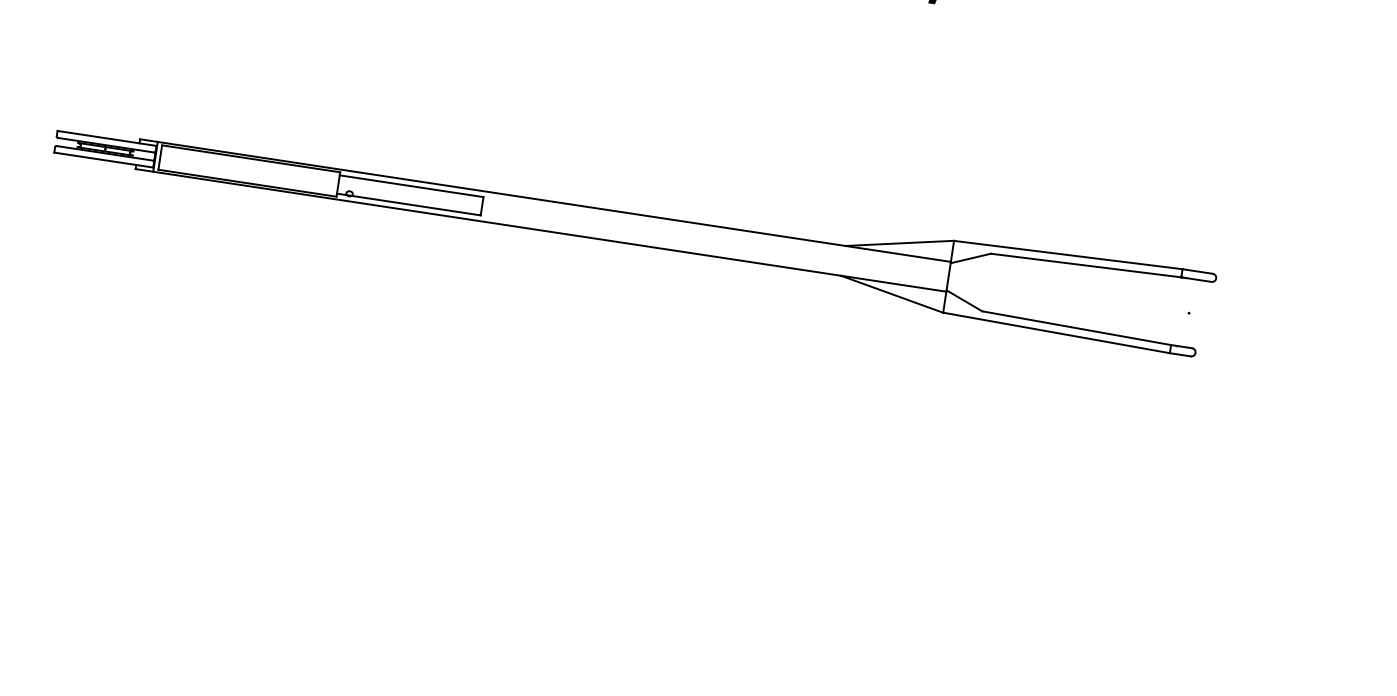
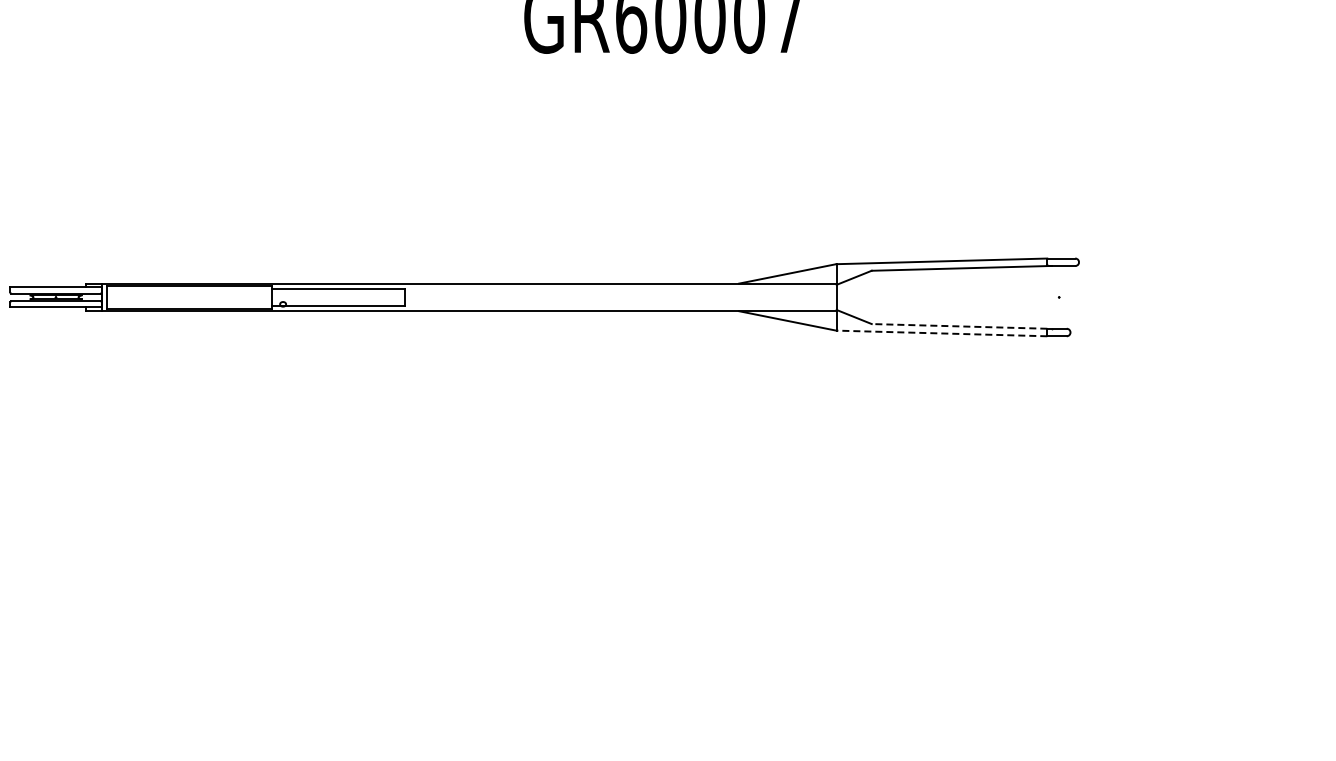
line: (1076, 328) -> (959, 326), solid -> dashed
line: (1056, 332) -> (941, 333), solid -> dashed

